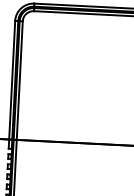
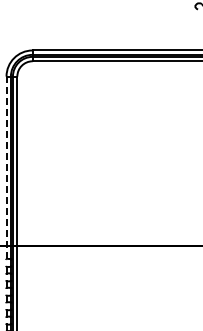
line: (11, 84) -> (6, 167), solid -> dashed

